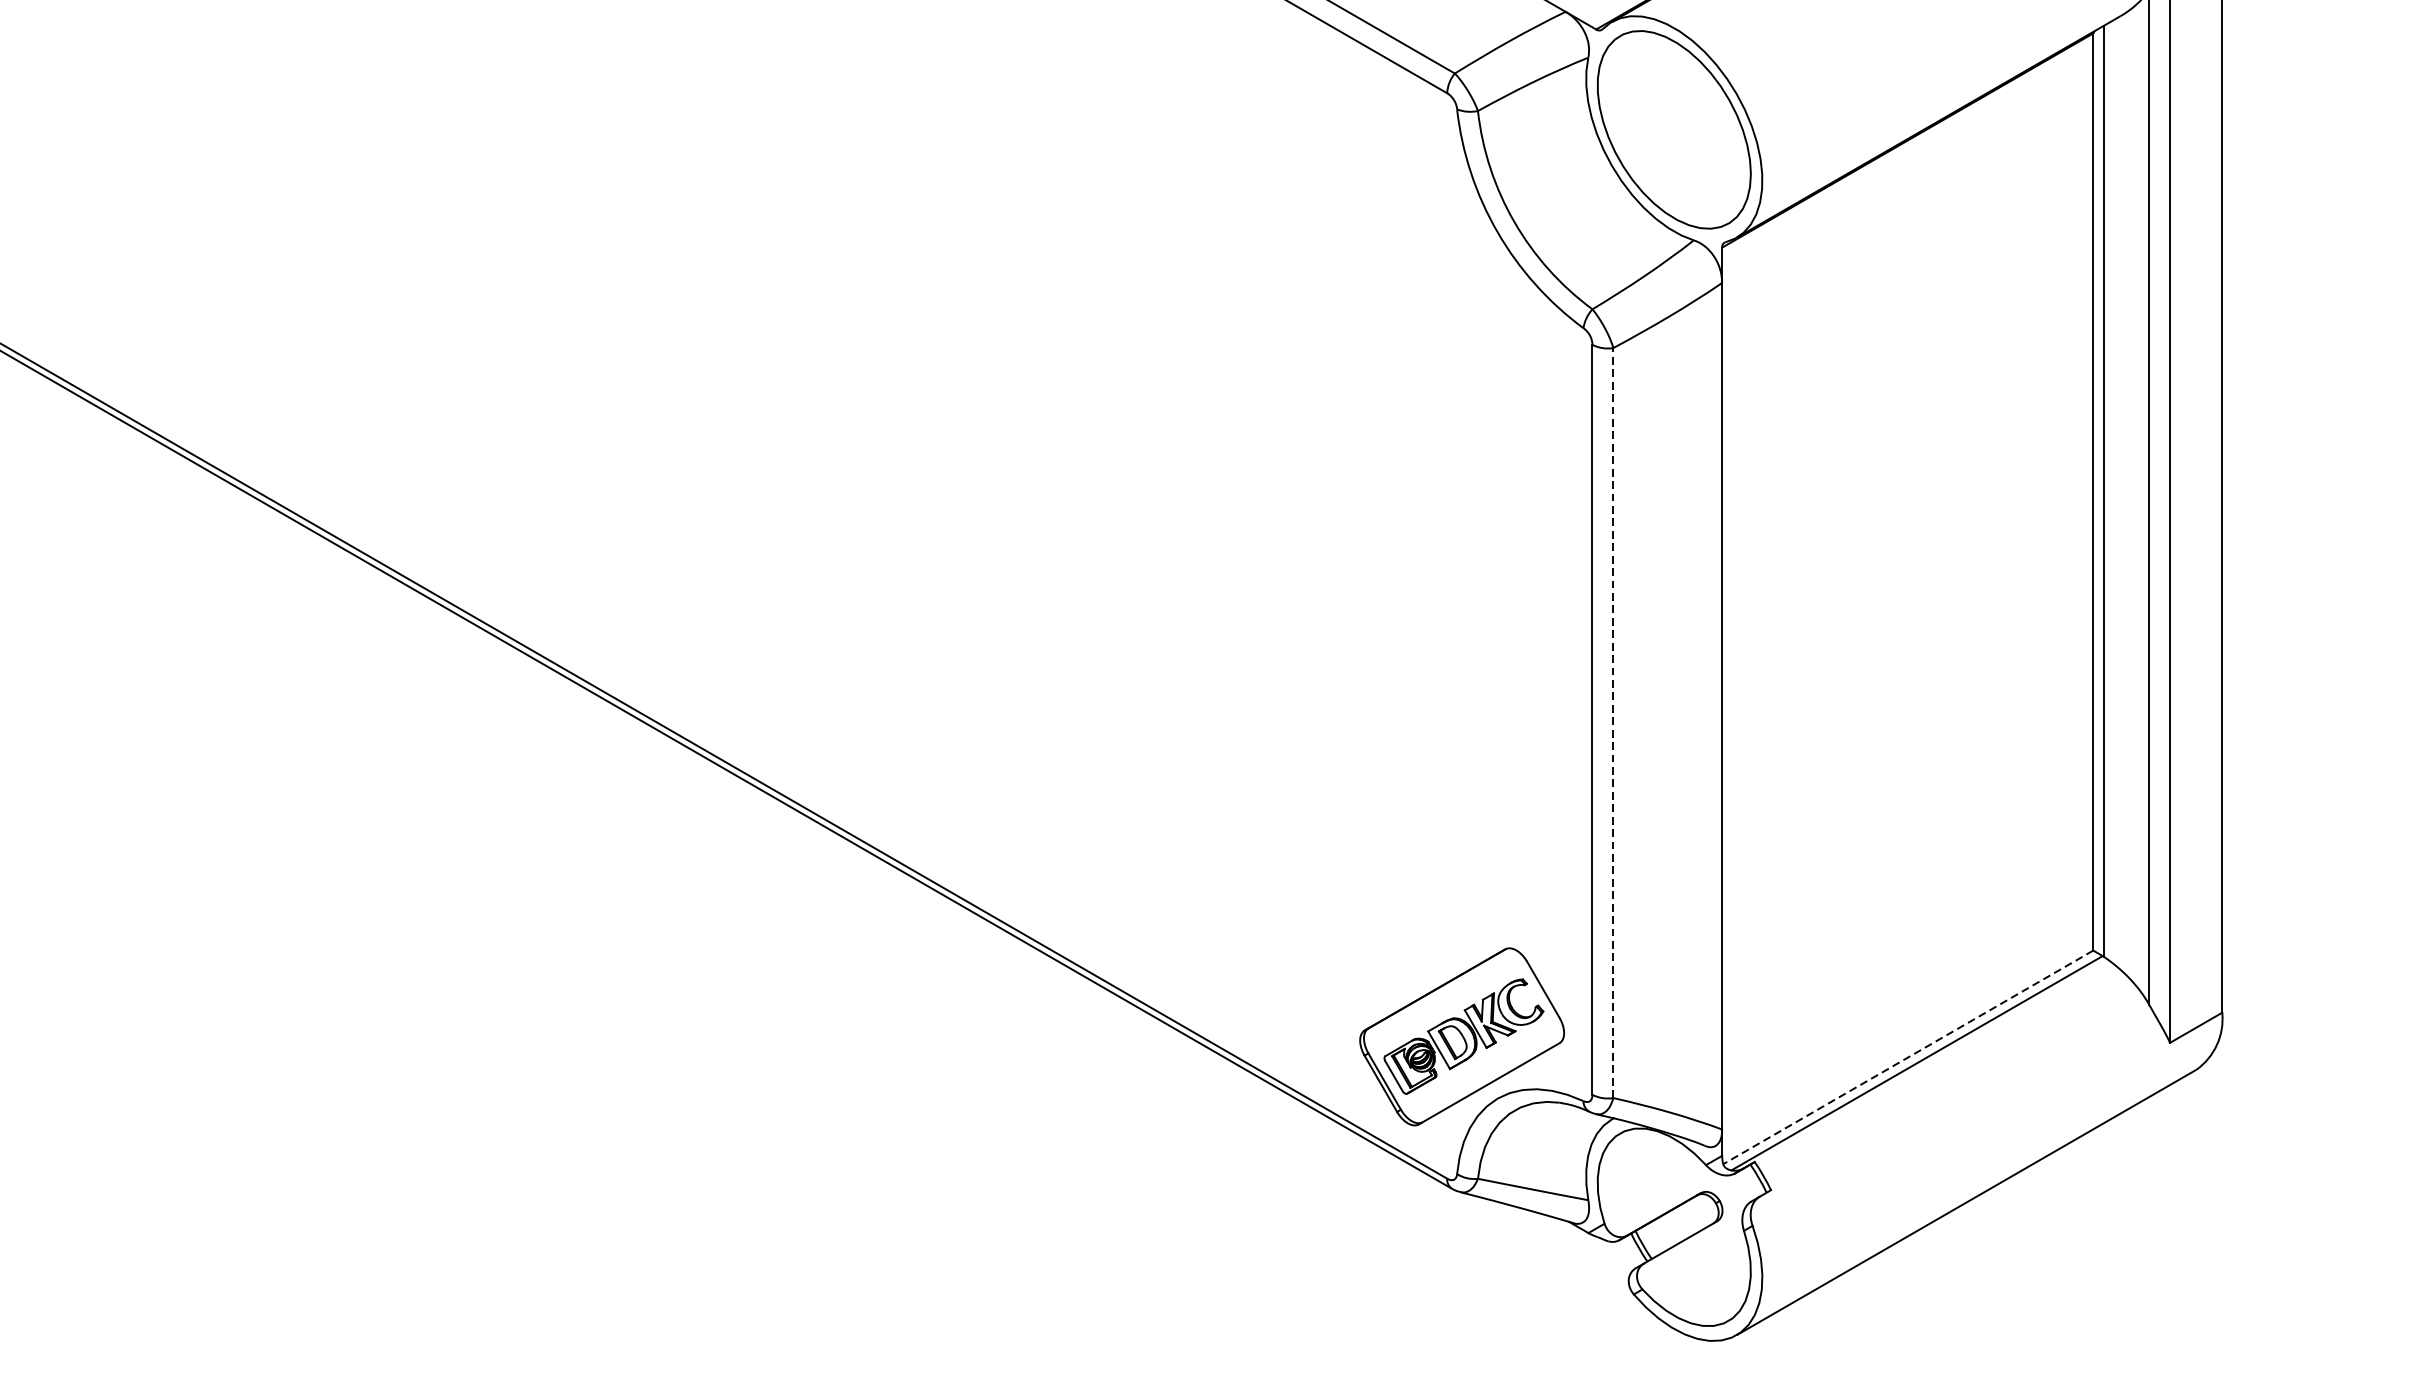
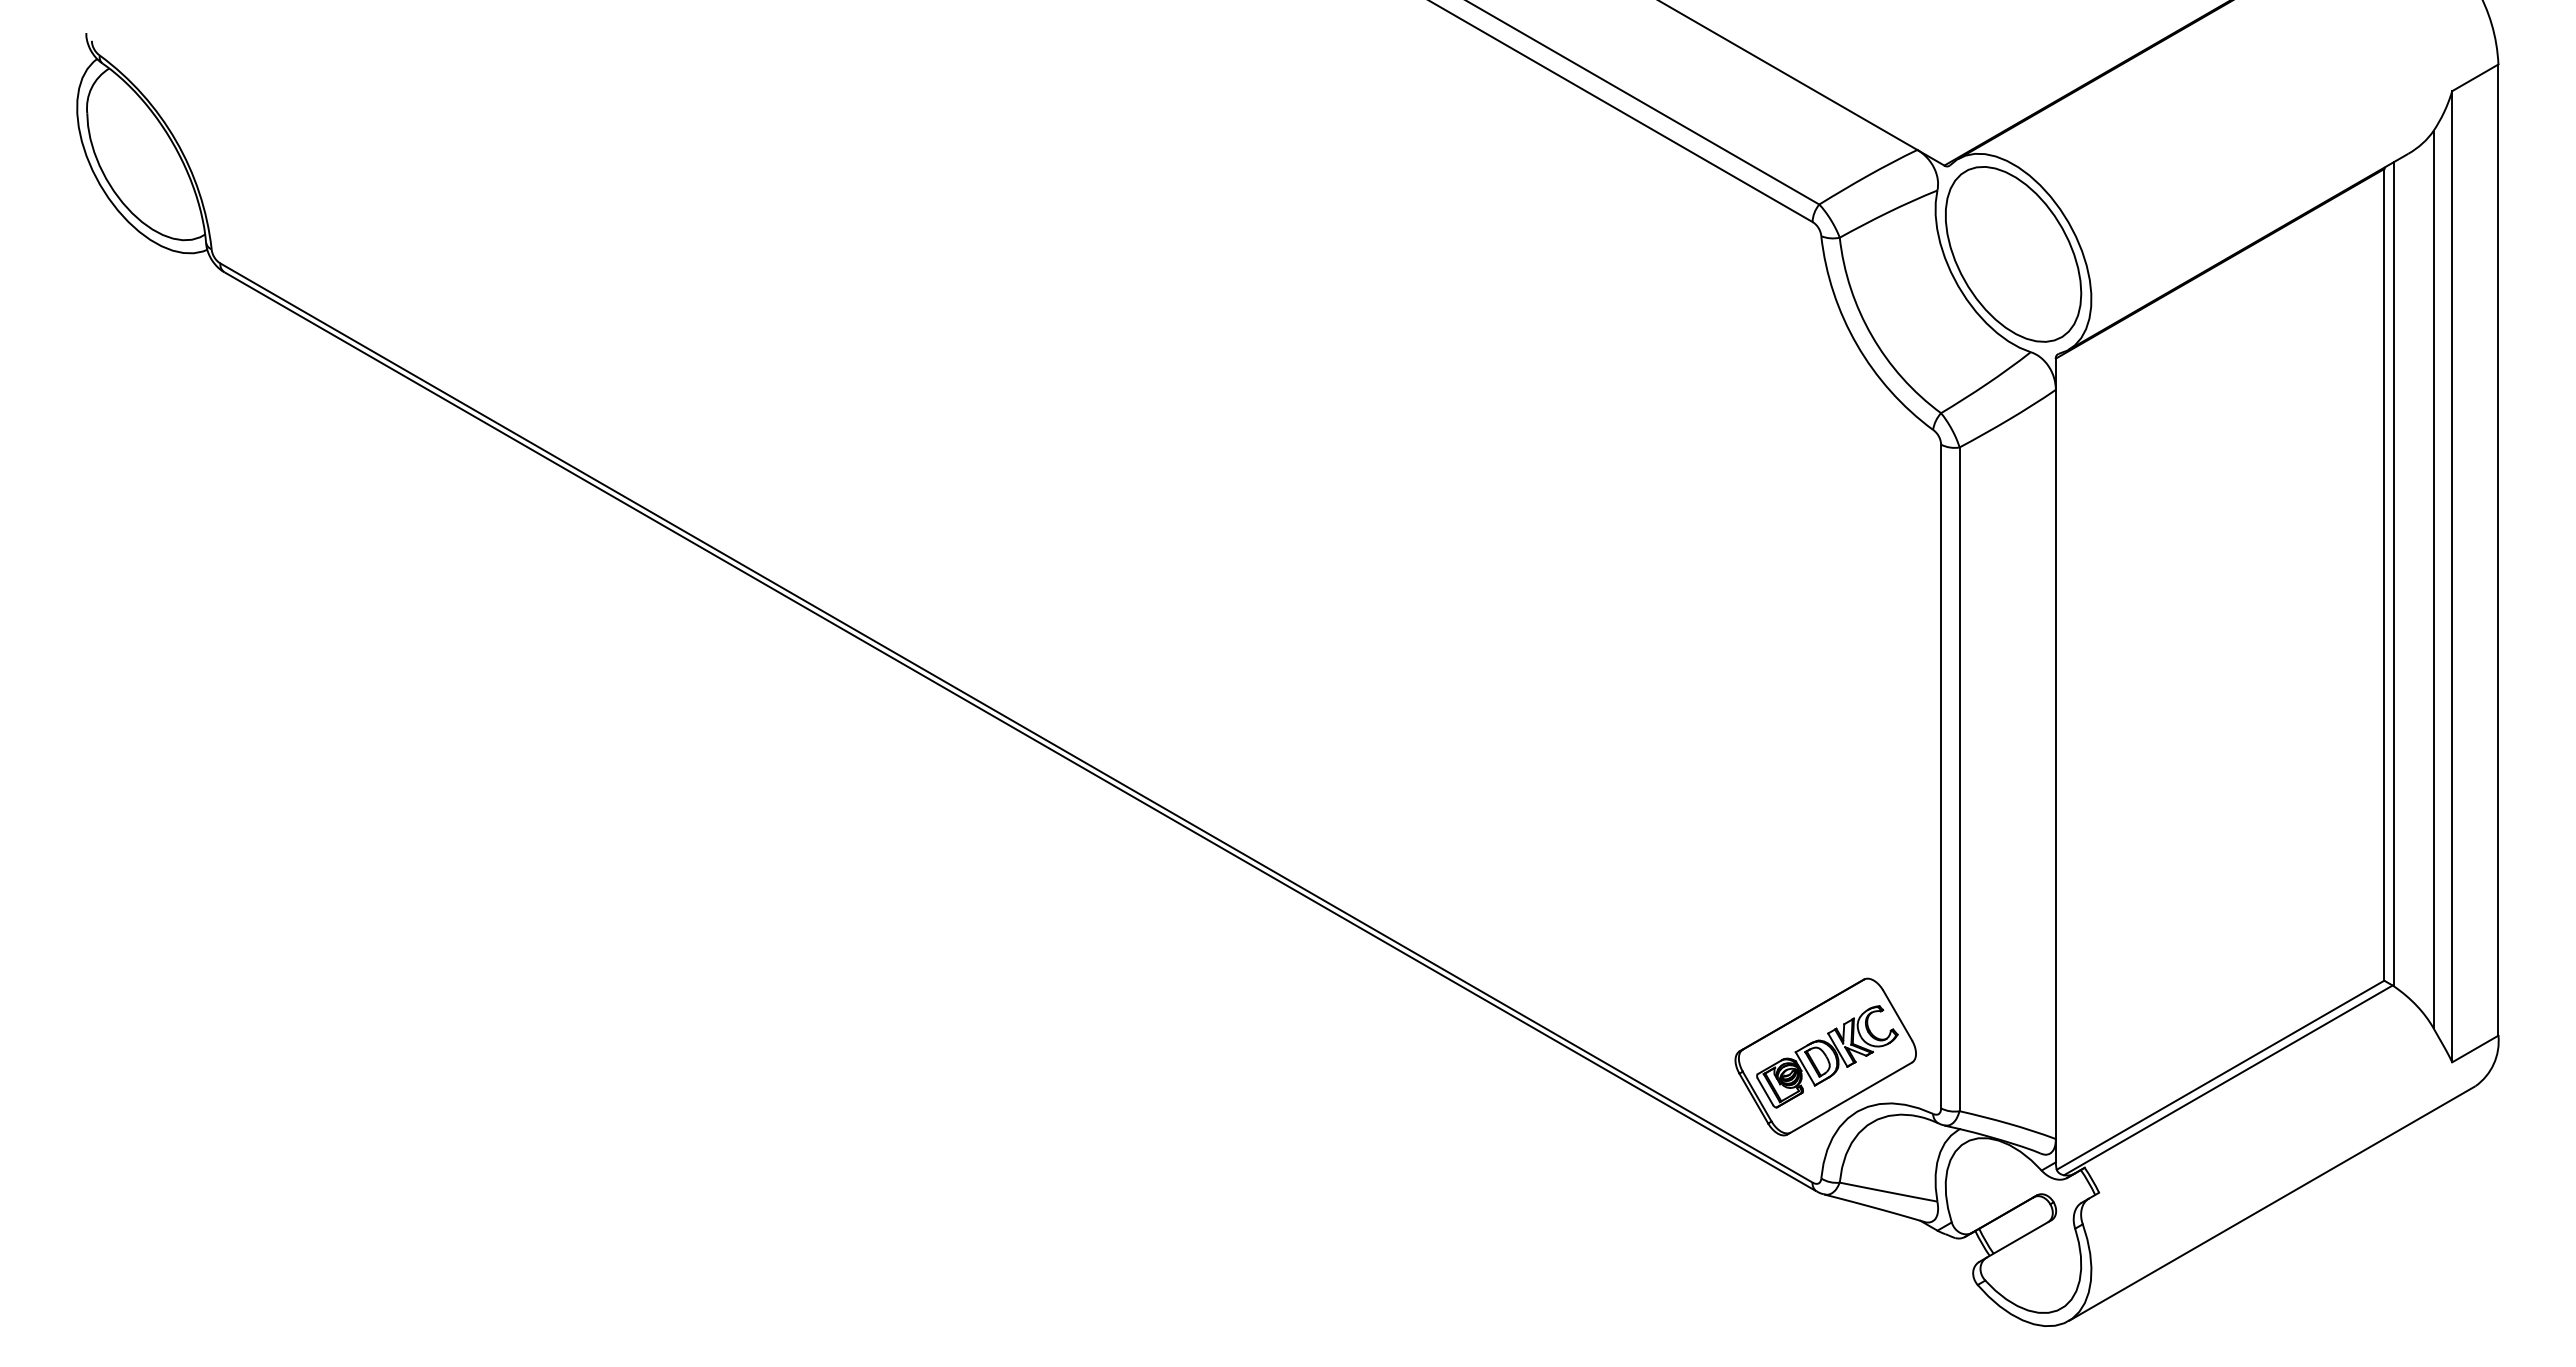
line: (1613, 723) -> (1959, 779), dashed -> solid
line: (1908, 1057) -> (2220, 1075), dashed -> solid

